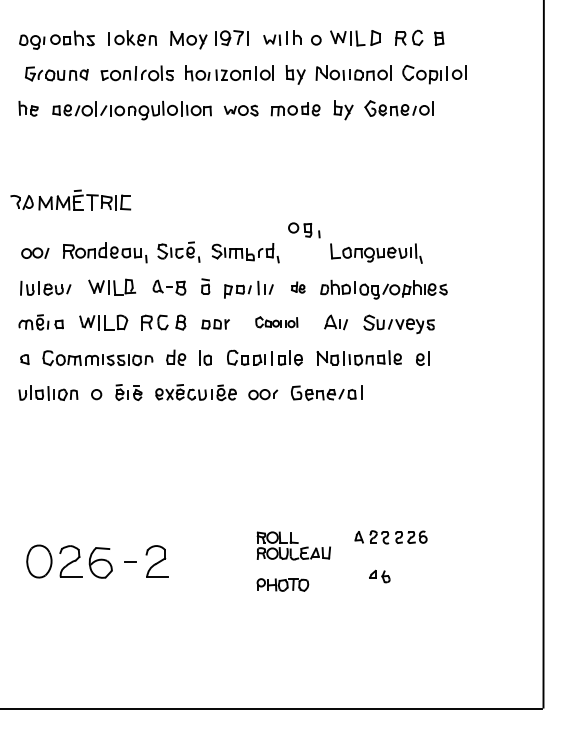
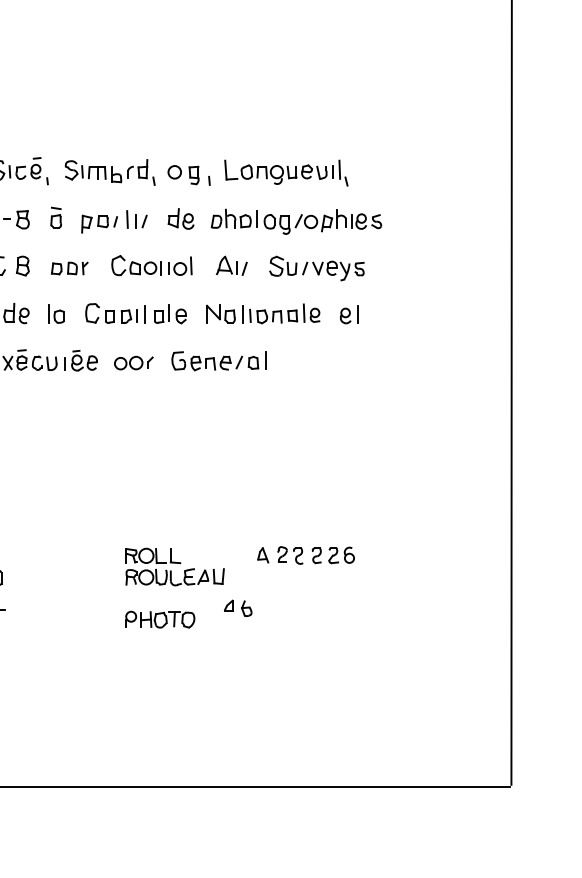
part: (304, 230) -> (189, 175), moved
part: (298, 287) -> (181, 218), size x1.43
part: (276, 322) -> (151, 265), size x1.43
part: (379, 576) -> (237, 608), moved

